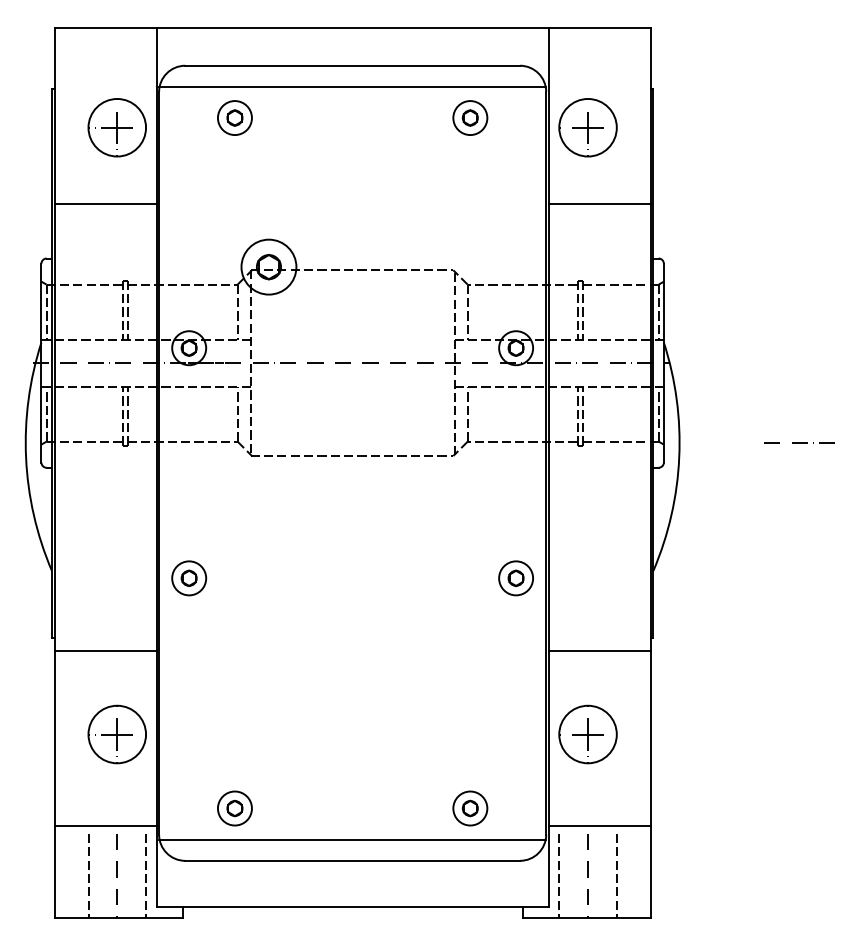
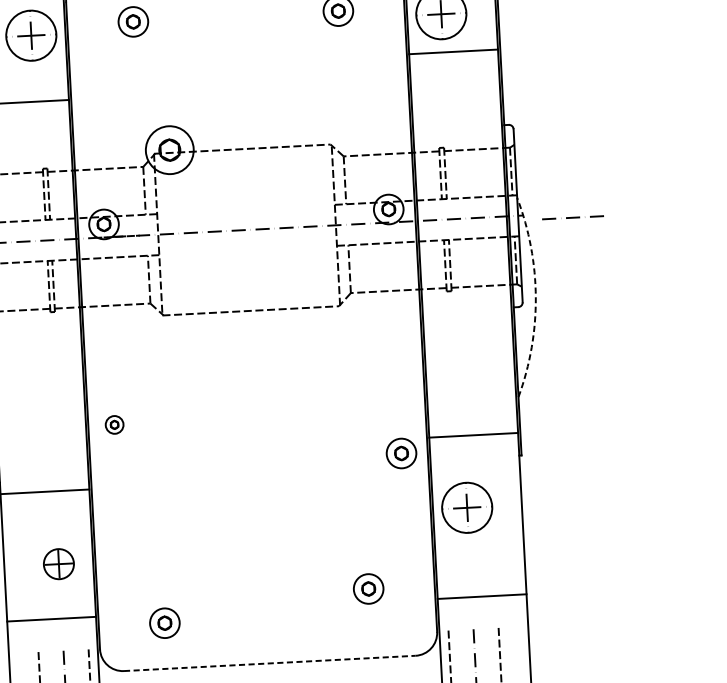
line: (599, 203) -> (453, 51), moved
line: (799, 442) -> (572, 217), moved
arc: (679, 457) -> (536, 297), solid -> dashed
part: (189, 578) -> (114, 424), size x0.6
part: (515, 578) -> (401, 453), moved
line: (599, 650) -> (473, 435), moved
part: (116, 734) -> (58, 564), size x0.6
part: (587, 734) -> (466, 507), moved
part: (470, 808) -> (368, 588), moved
line: (105, 826) -> (51, 619), moved
line: (599, 826) -> (481, 597), moved
line: (352, 839) -> (268, 644), removed
line: (353, 860) -> (270, 663), solid -> dashed

